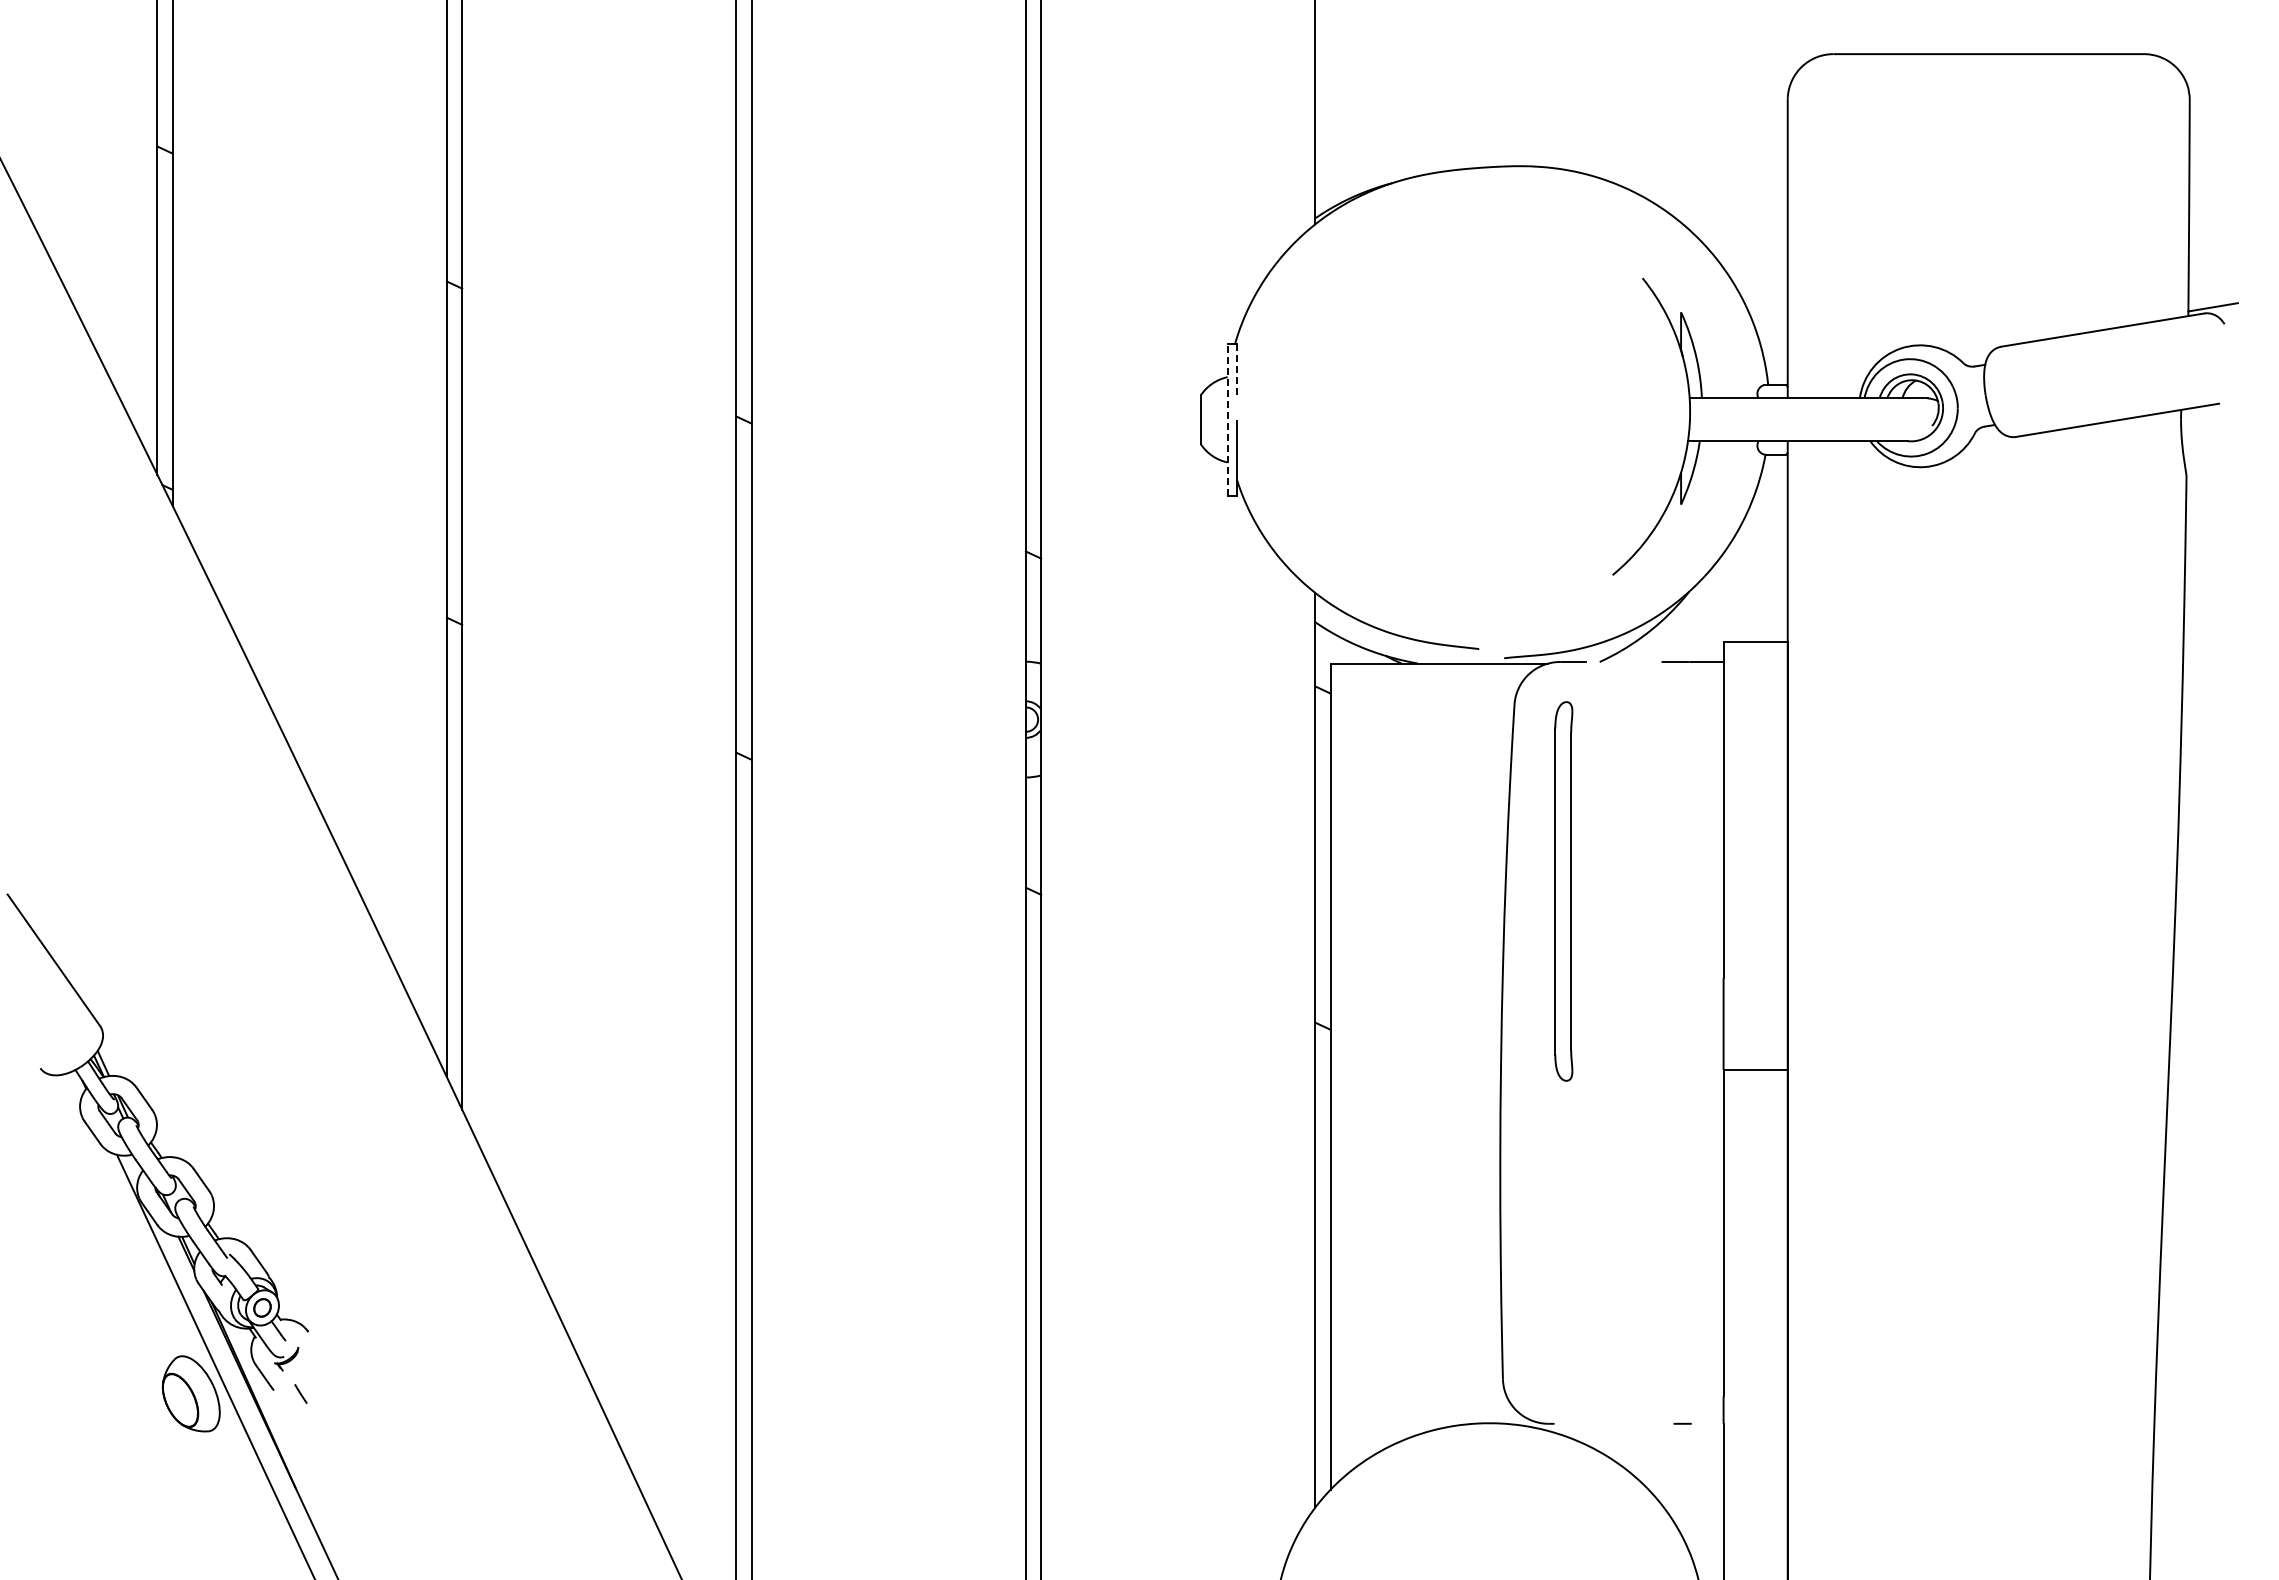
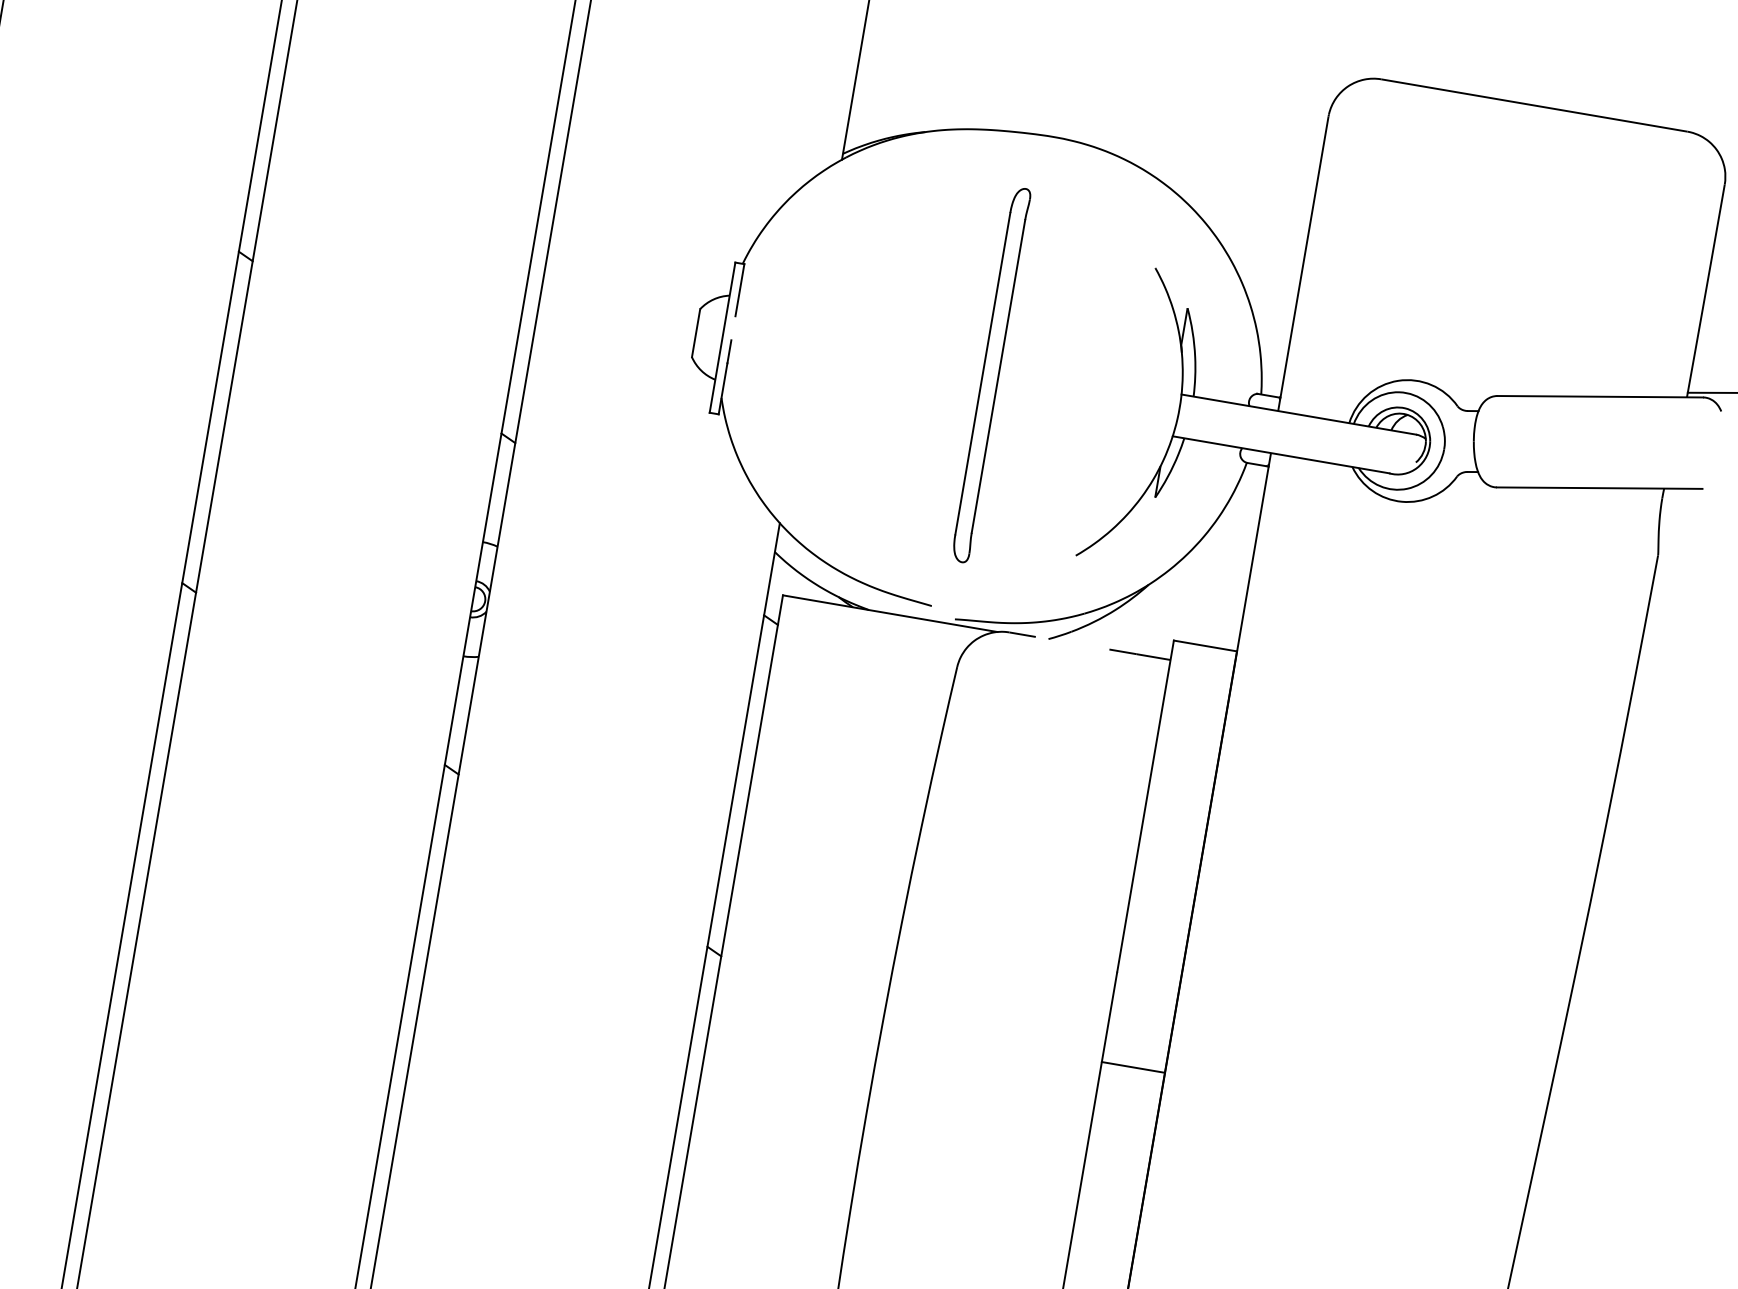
line: (1236, 370) -> (739, 290), dashed -> solid
line: (1227, 419) -> (722, 337), dashed -> solid
part: (1563, 891) -> (990, 375), moved

